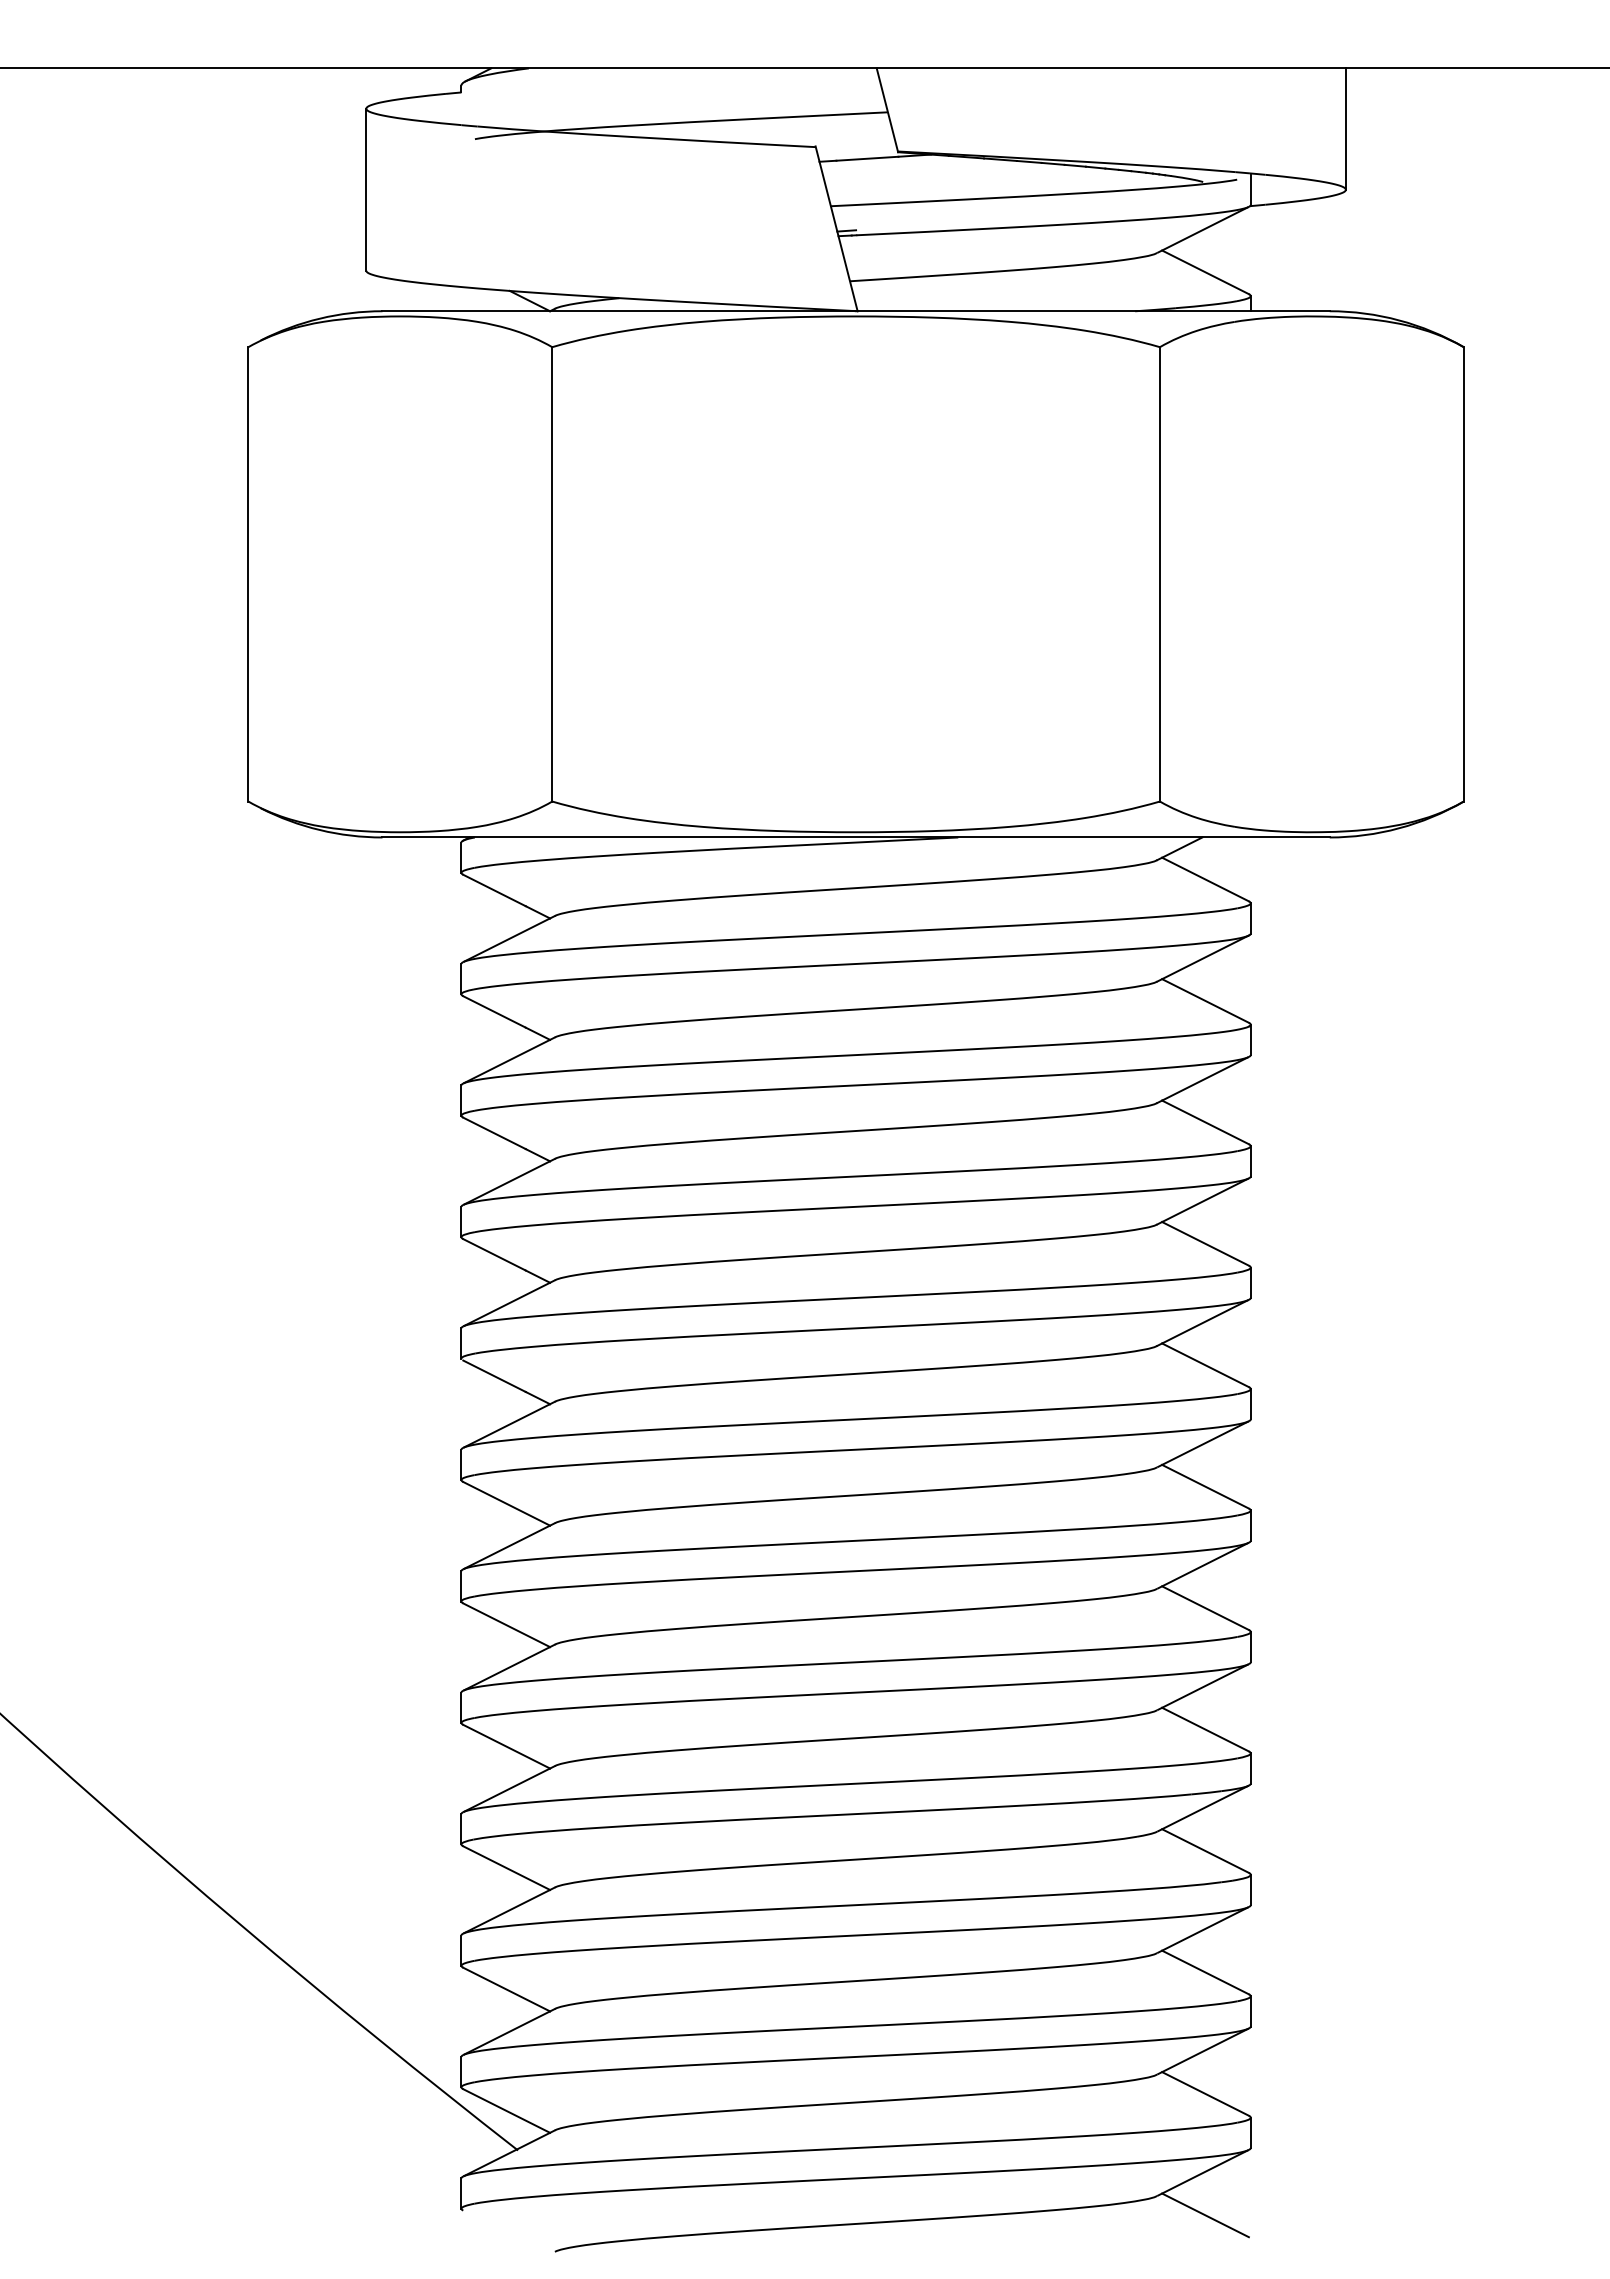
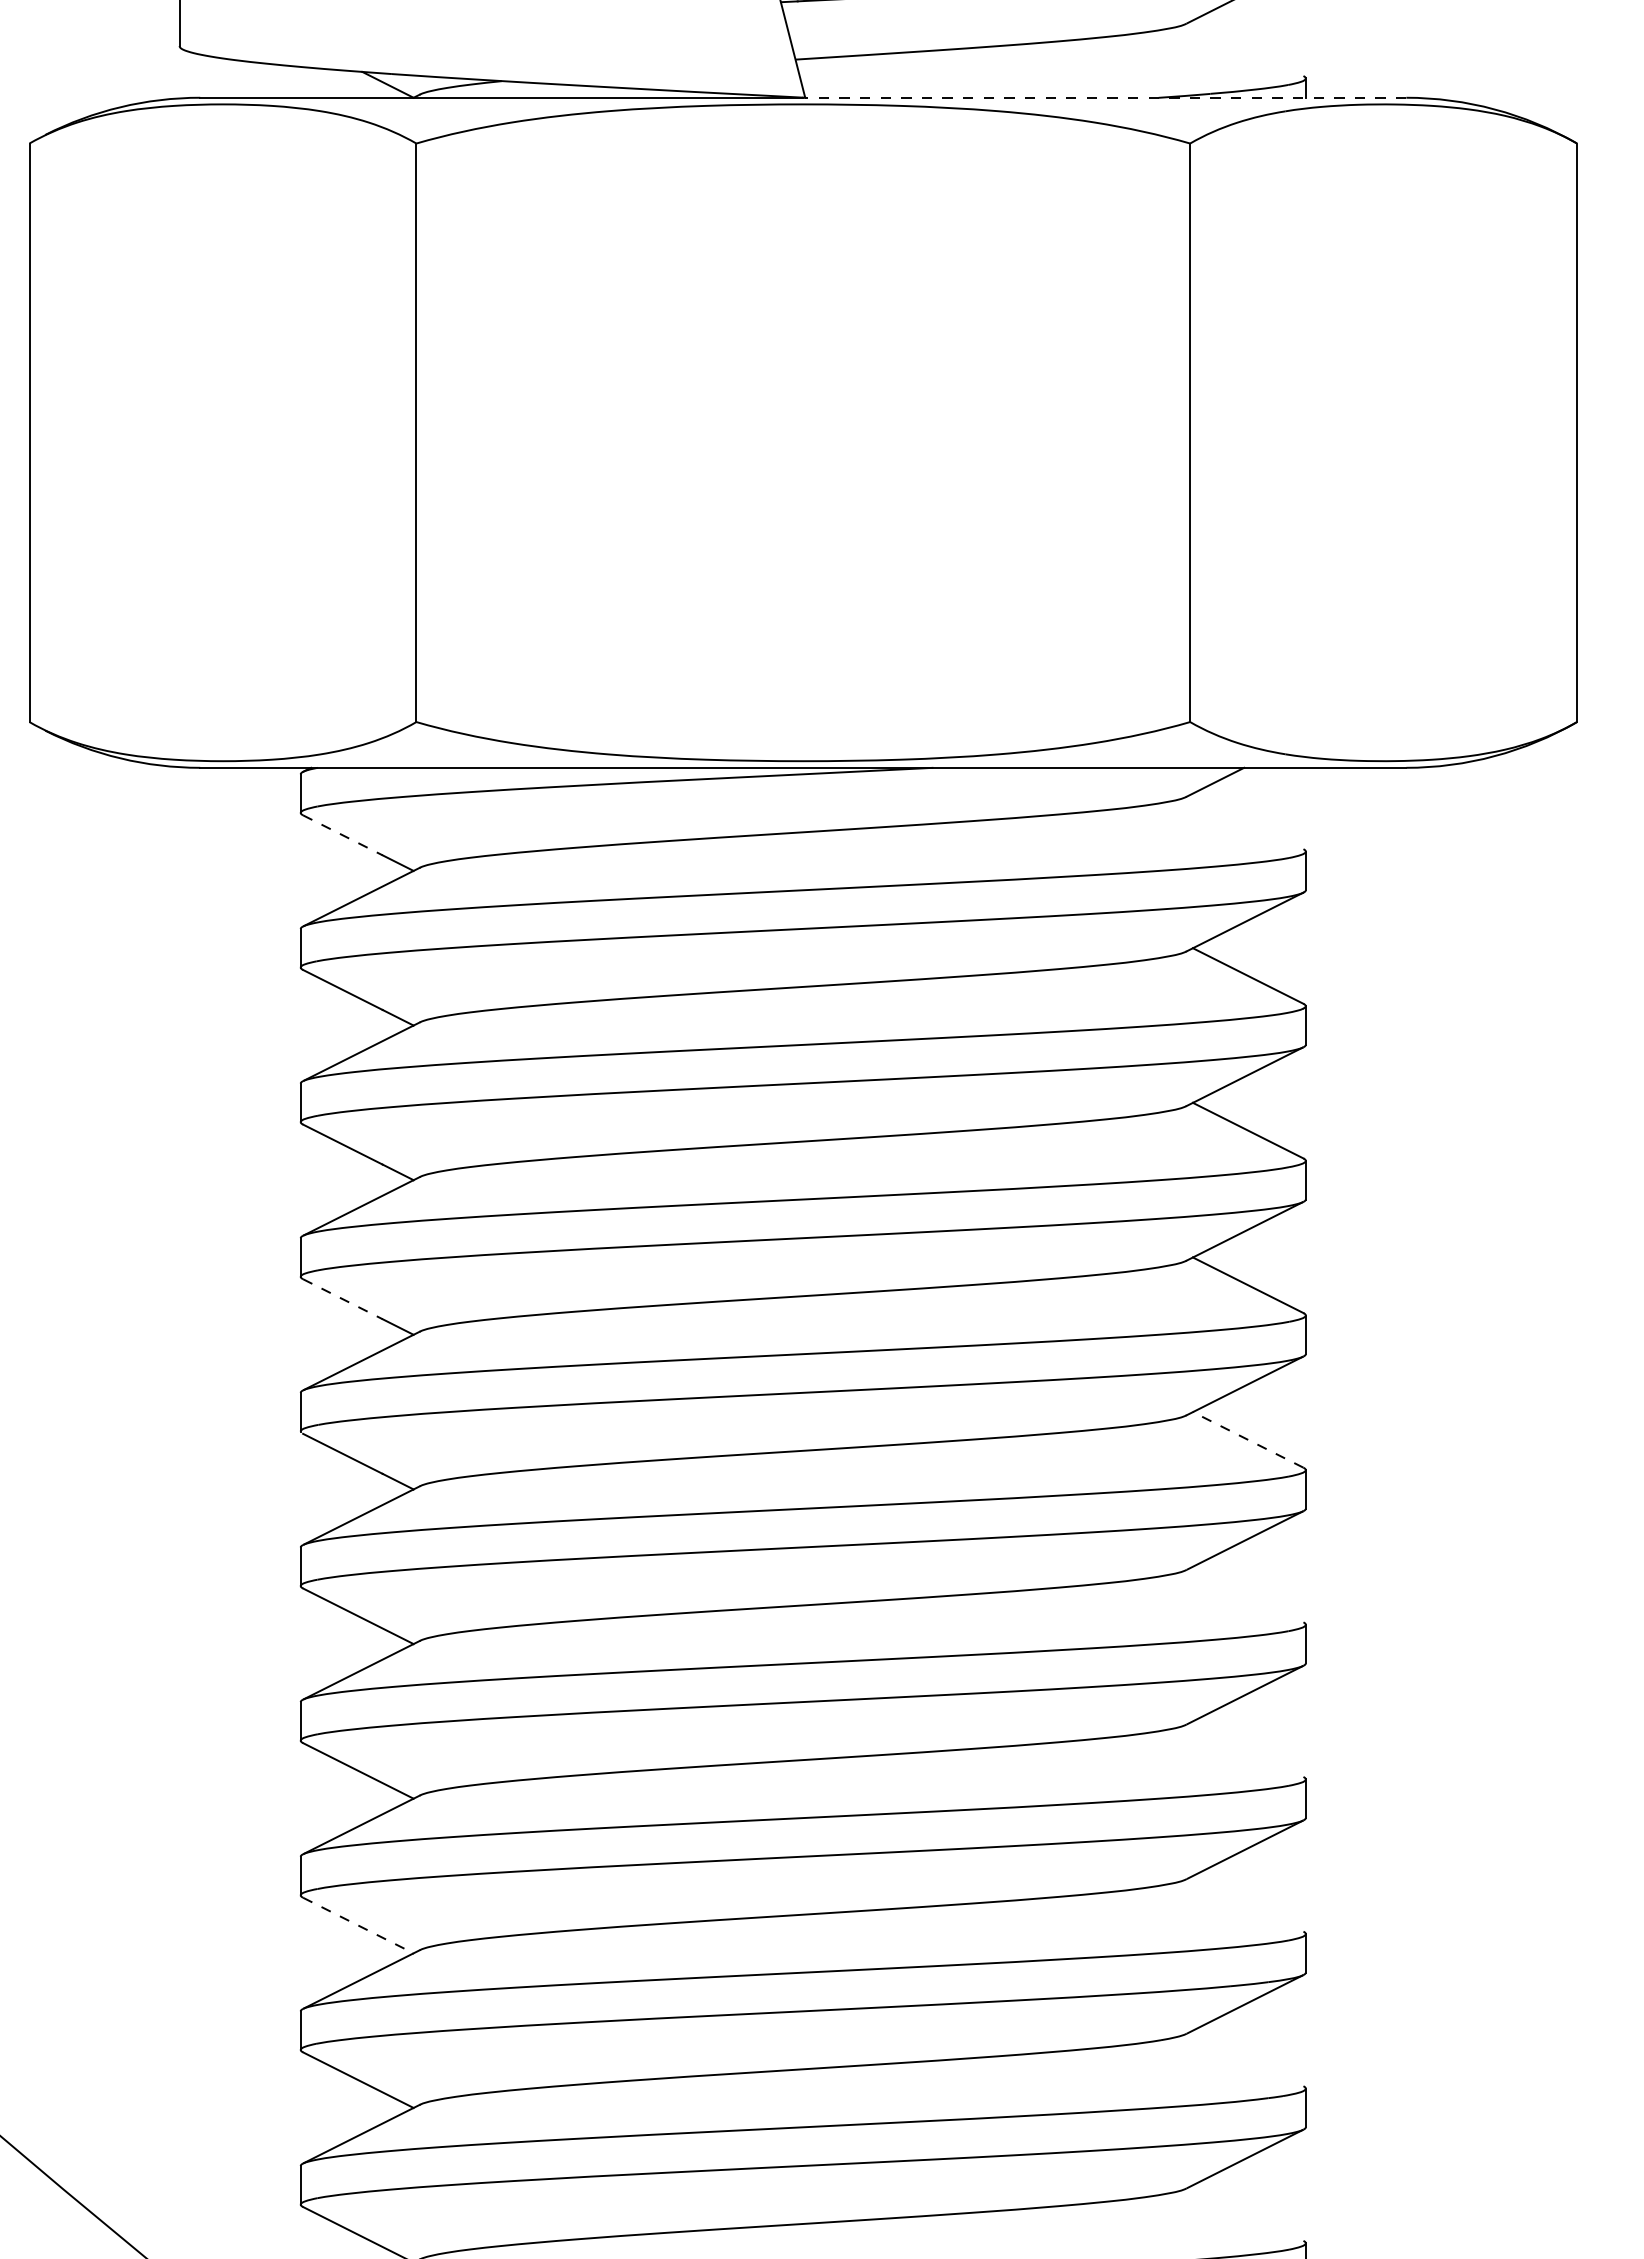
line: (1205, 272) -> (1248, 48), removed
line: (1093, 311) -> (1105, 98), solid -> dashed
line: (1205, 879) -> (1248, 821), removed
line: (494, 890) -> (342, 835), solid -> dashed
line: (494, 1254) -> (342, 1298), solid -> dashed
line: (1205, 1365) -> (1248, 1440), solid -> dashed
line: (1205, 1486) -> (1248, 1594), removed
line: (1205, 1607) -> (1248, 1748), removed
line: (1205, 1729) -> (1248, 1903), removed
line: (506, 1746) -> (358, 1925), solid -> dashed
line: (1205, 1850) -> (1248, 2057), removed
line: (1205, 1972) -> (1248, 2213), removed

